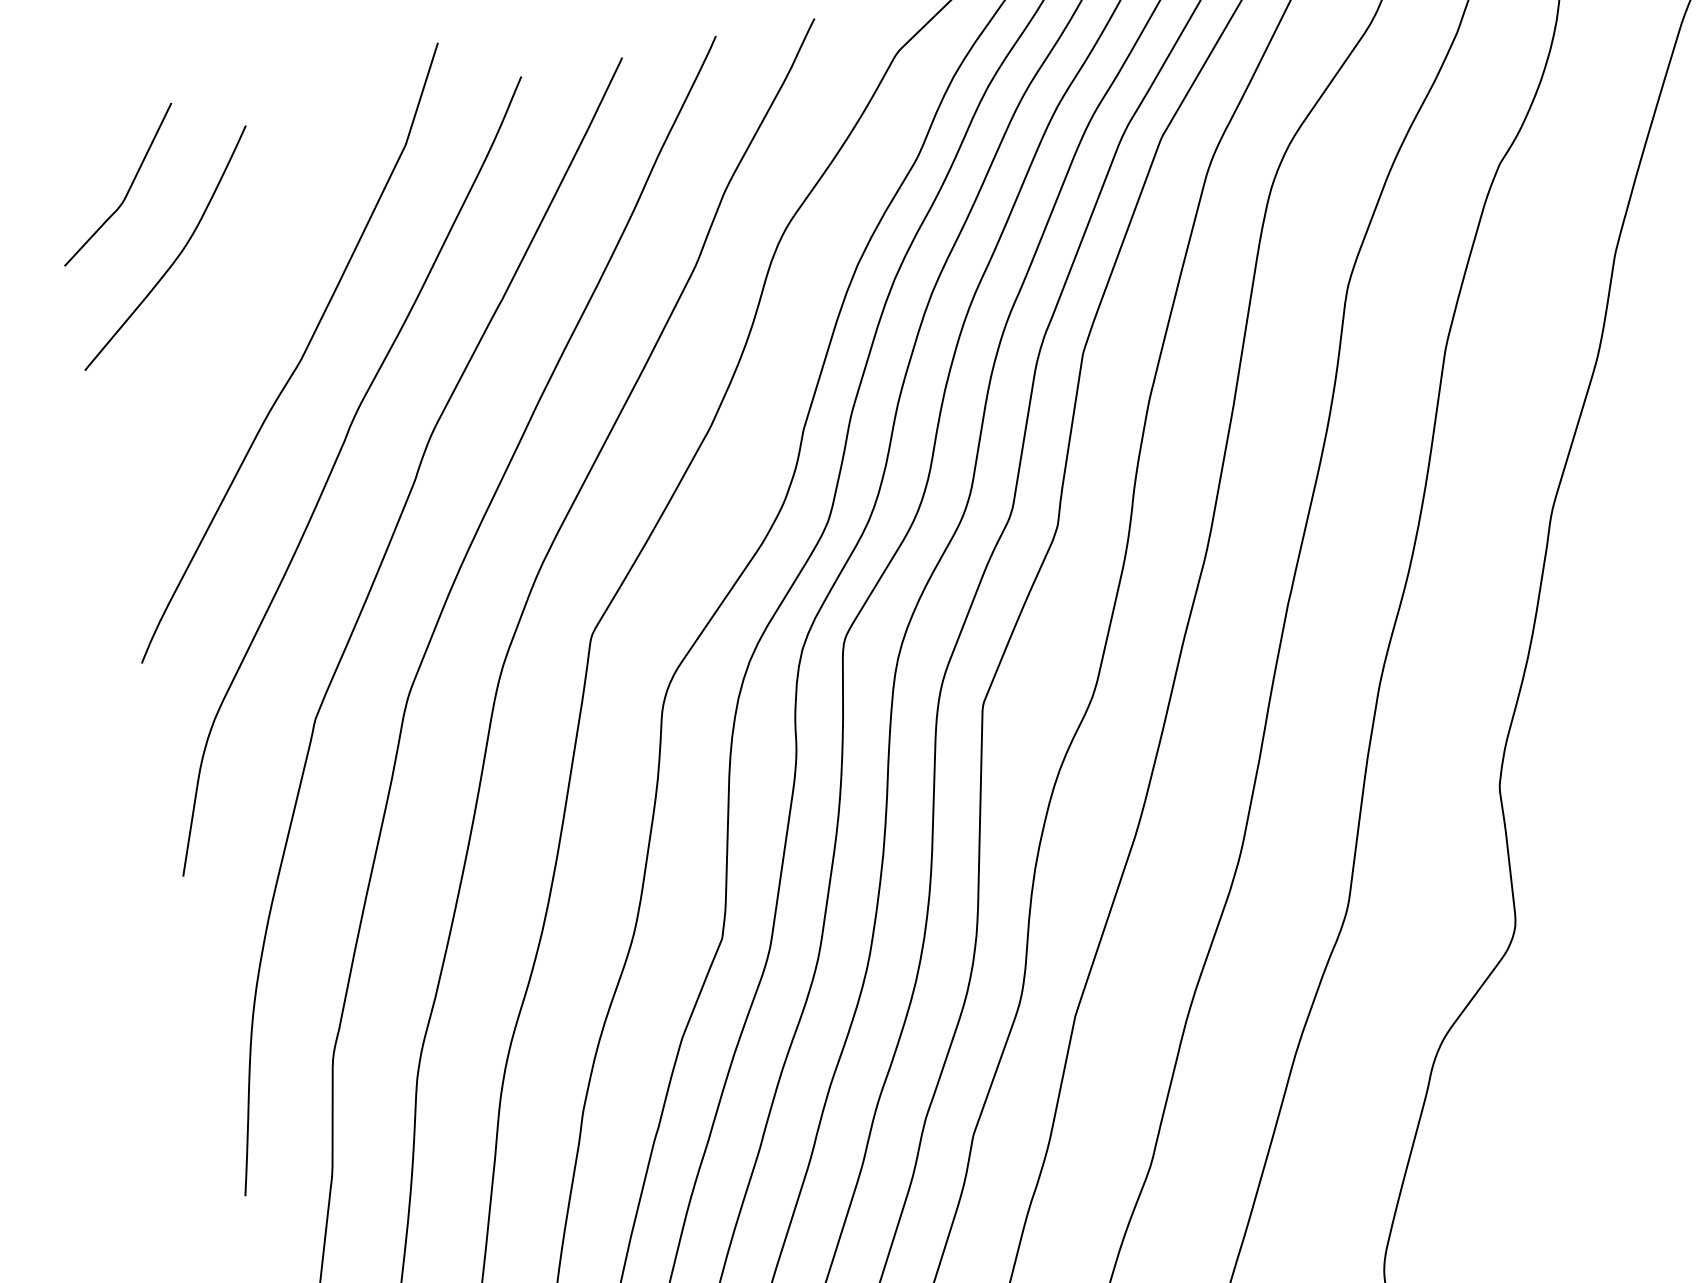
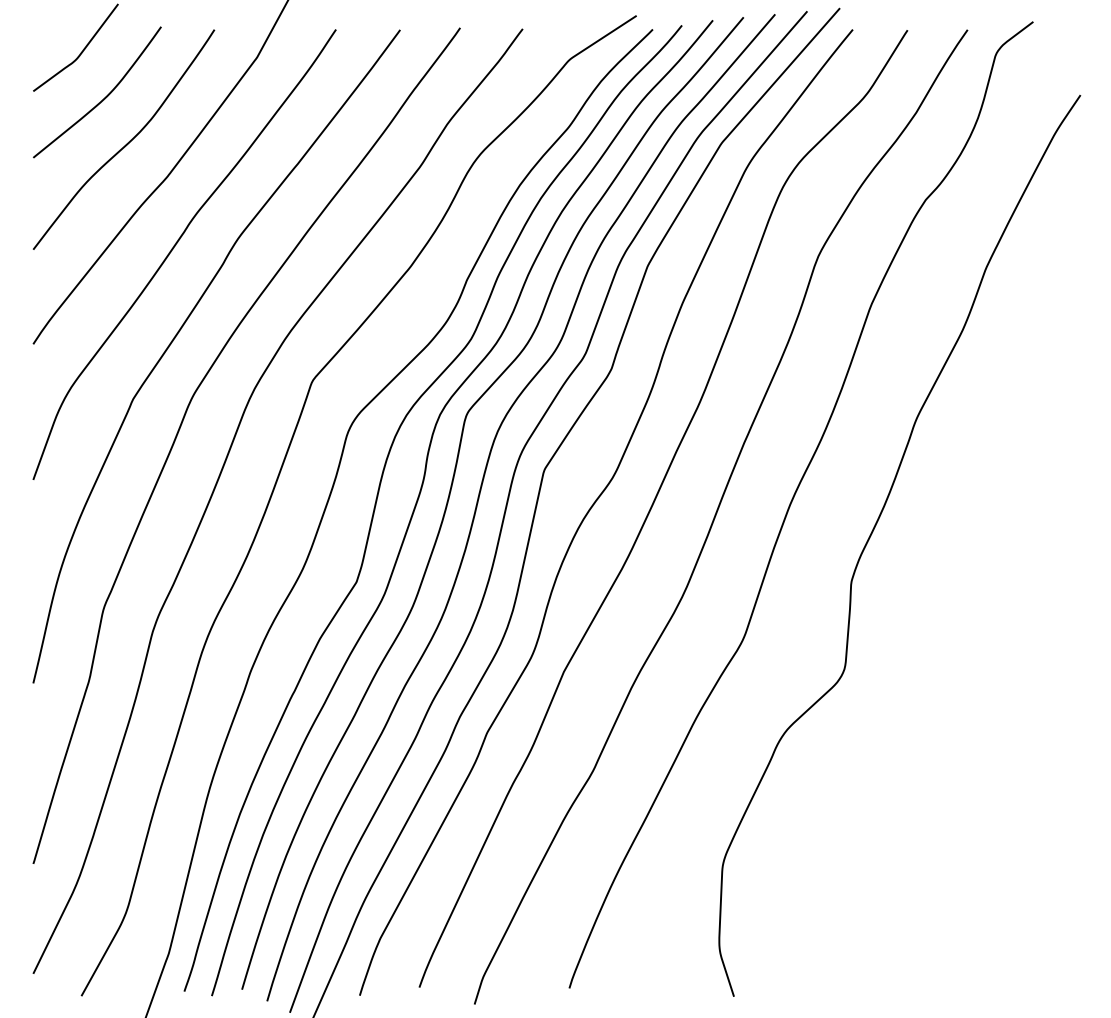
curve: (228, 317) -> (127, 142), added

